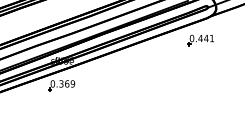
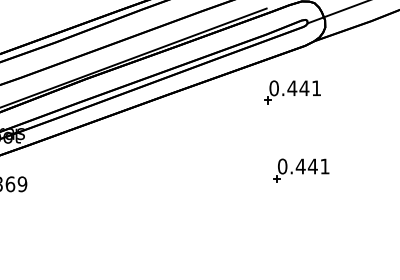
part: (204, 77) -> (300, 170), added

